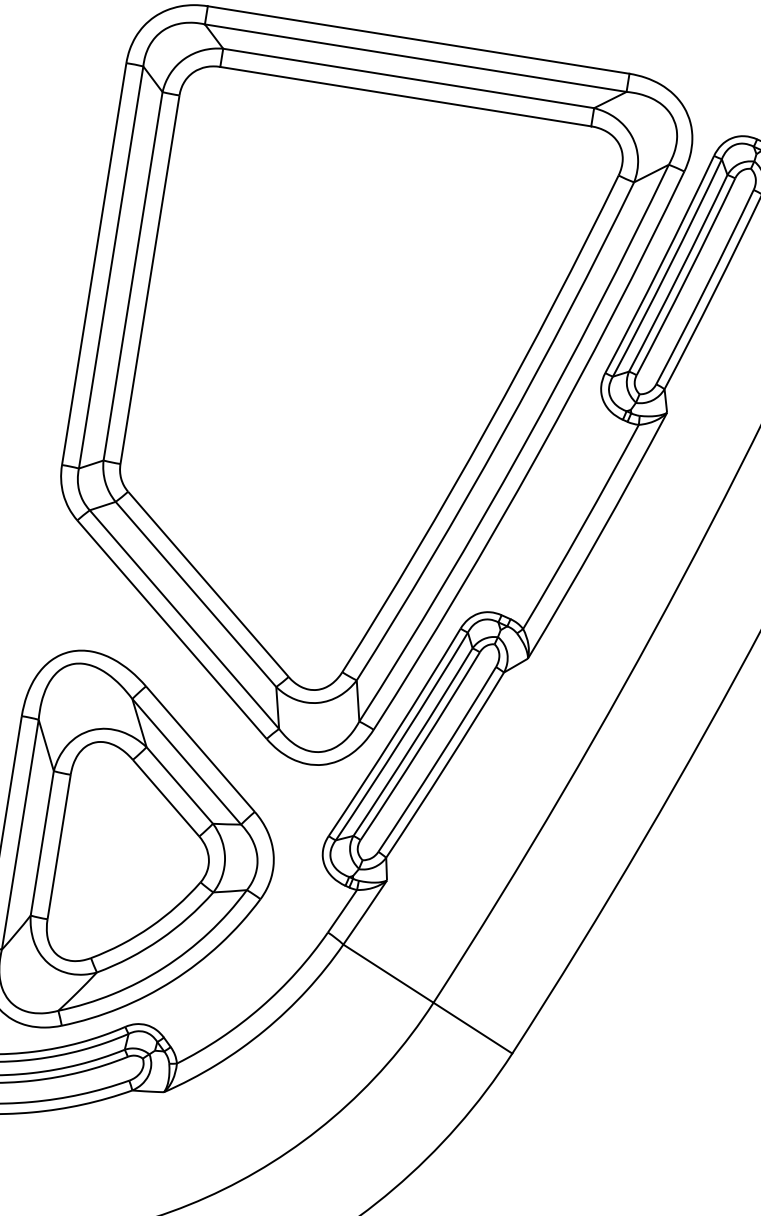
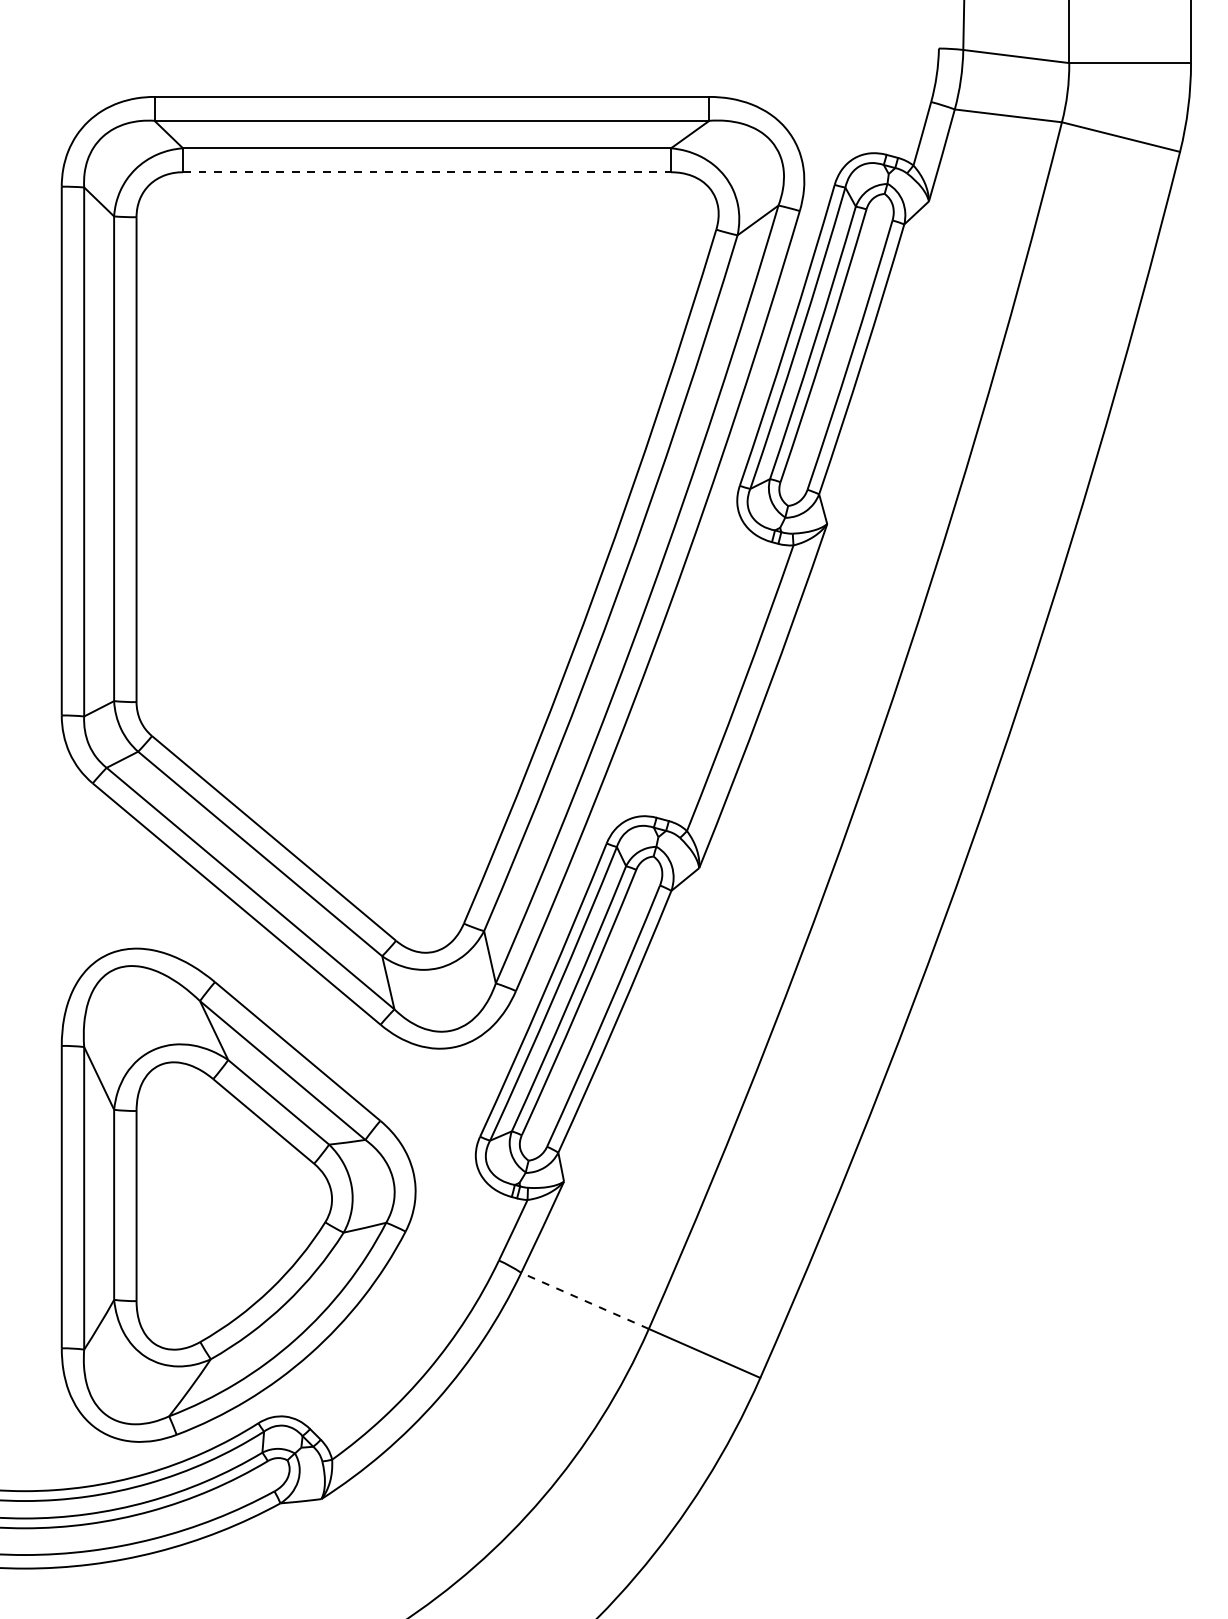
line: (406, 96) -> (427, 172), solid -> dashed
line: (388, 973) -> (585, 1300), solid -> dashed

